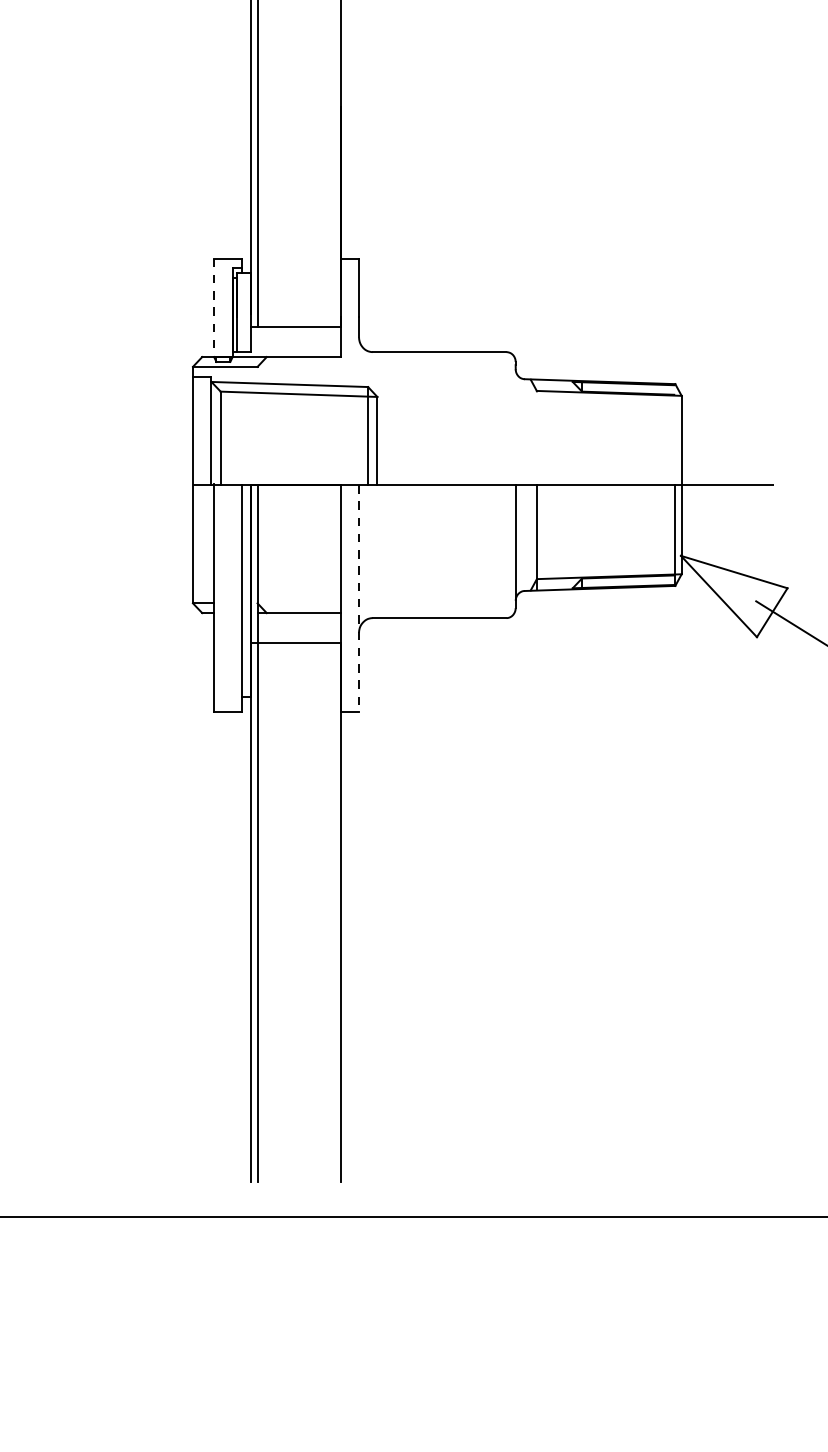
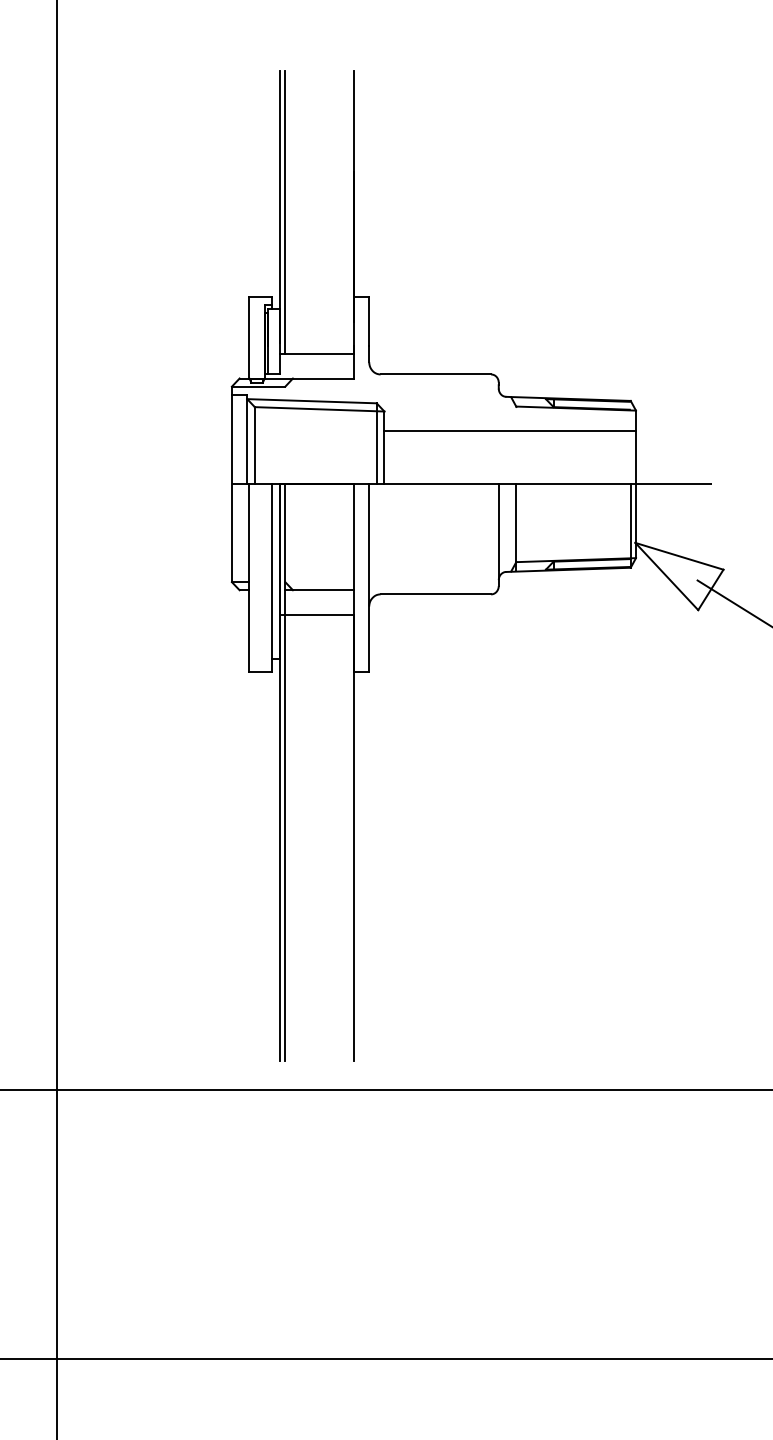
line: (214, 307) -> (249, 337), dashed -> solid
line: (528, 421) -> (509, 431), added
line: (359, 598) -> (369, 578), dashed -> solid

